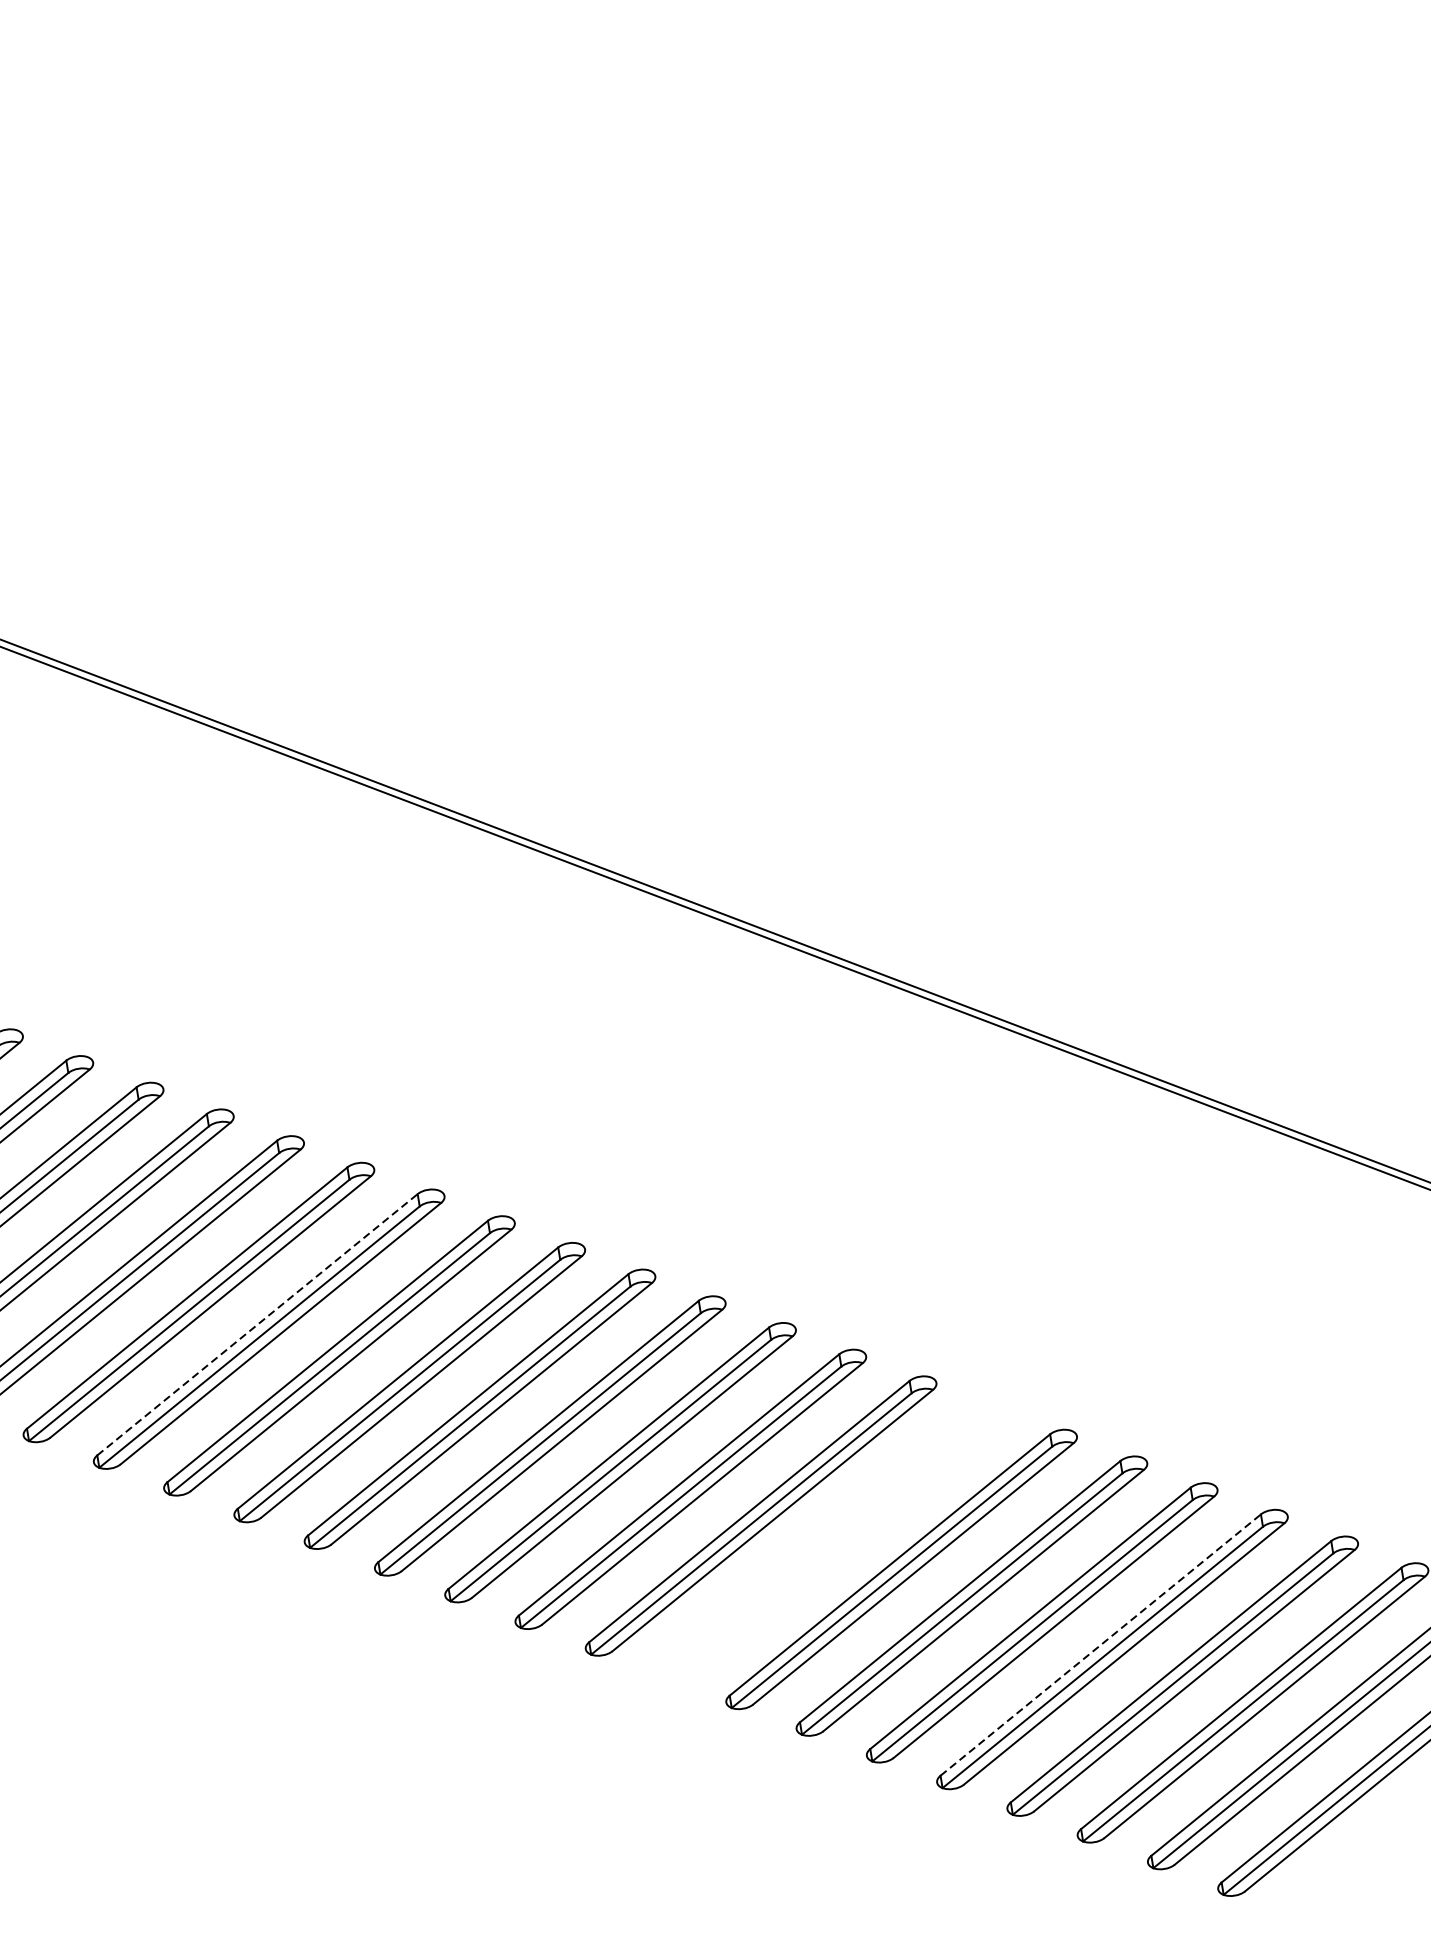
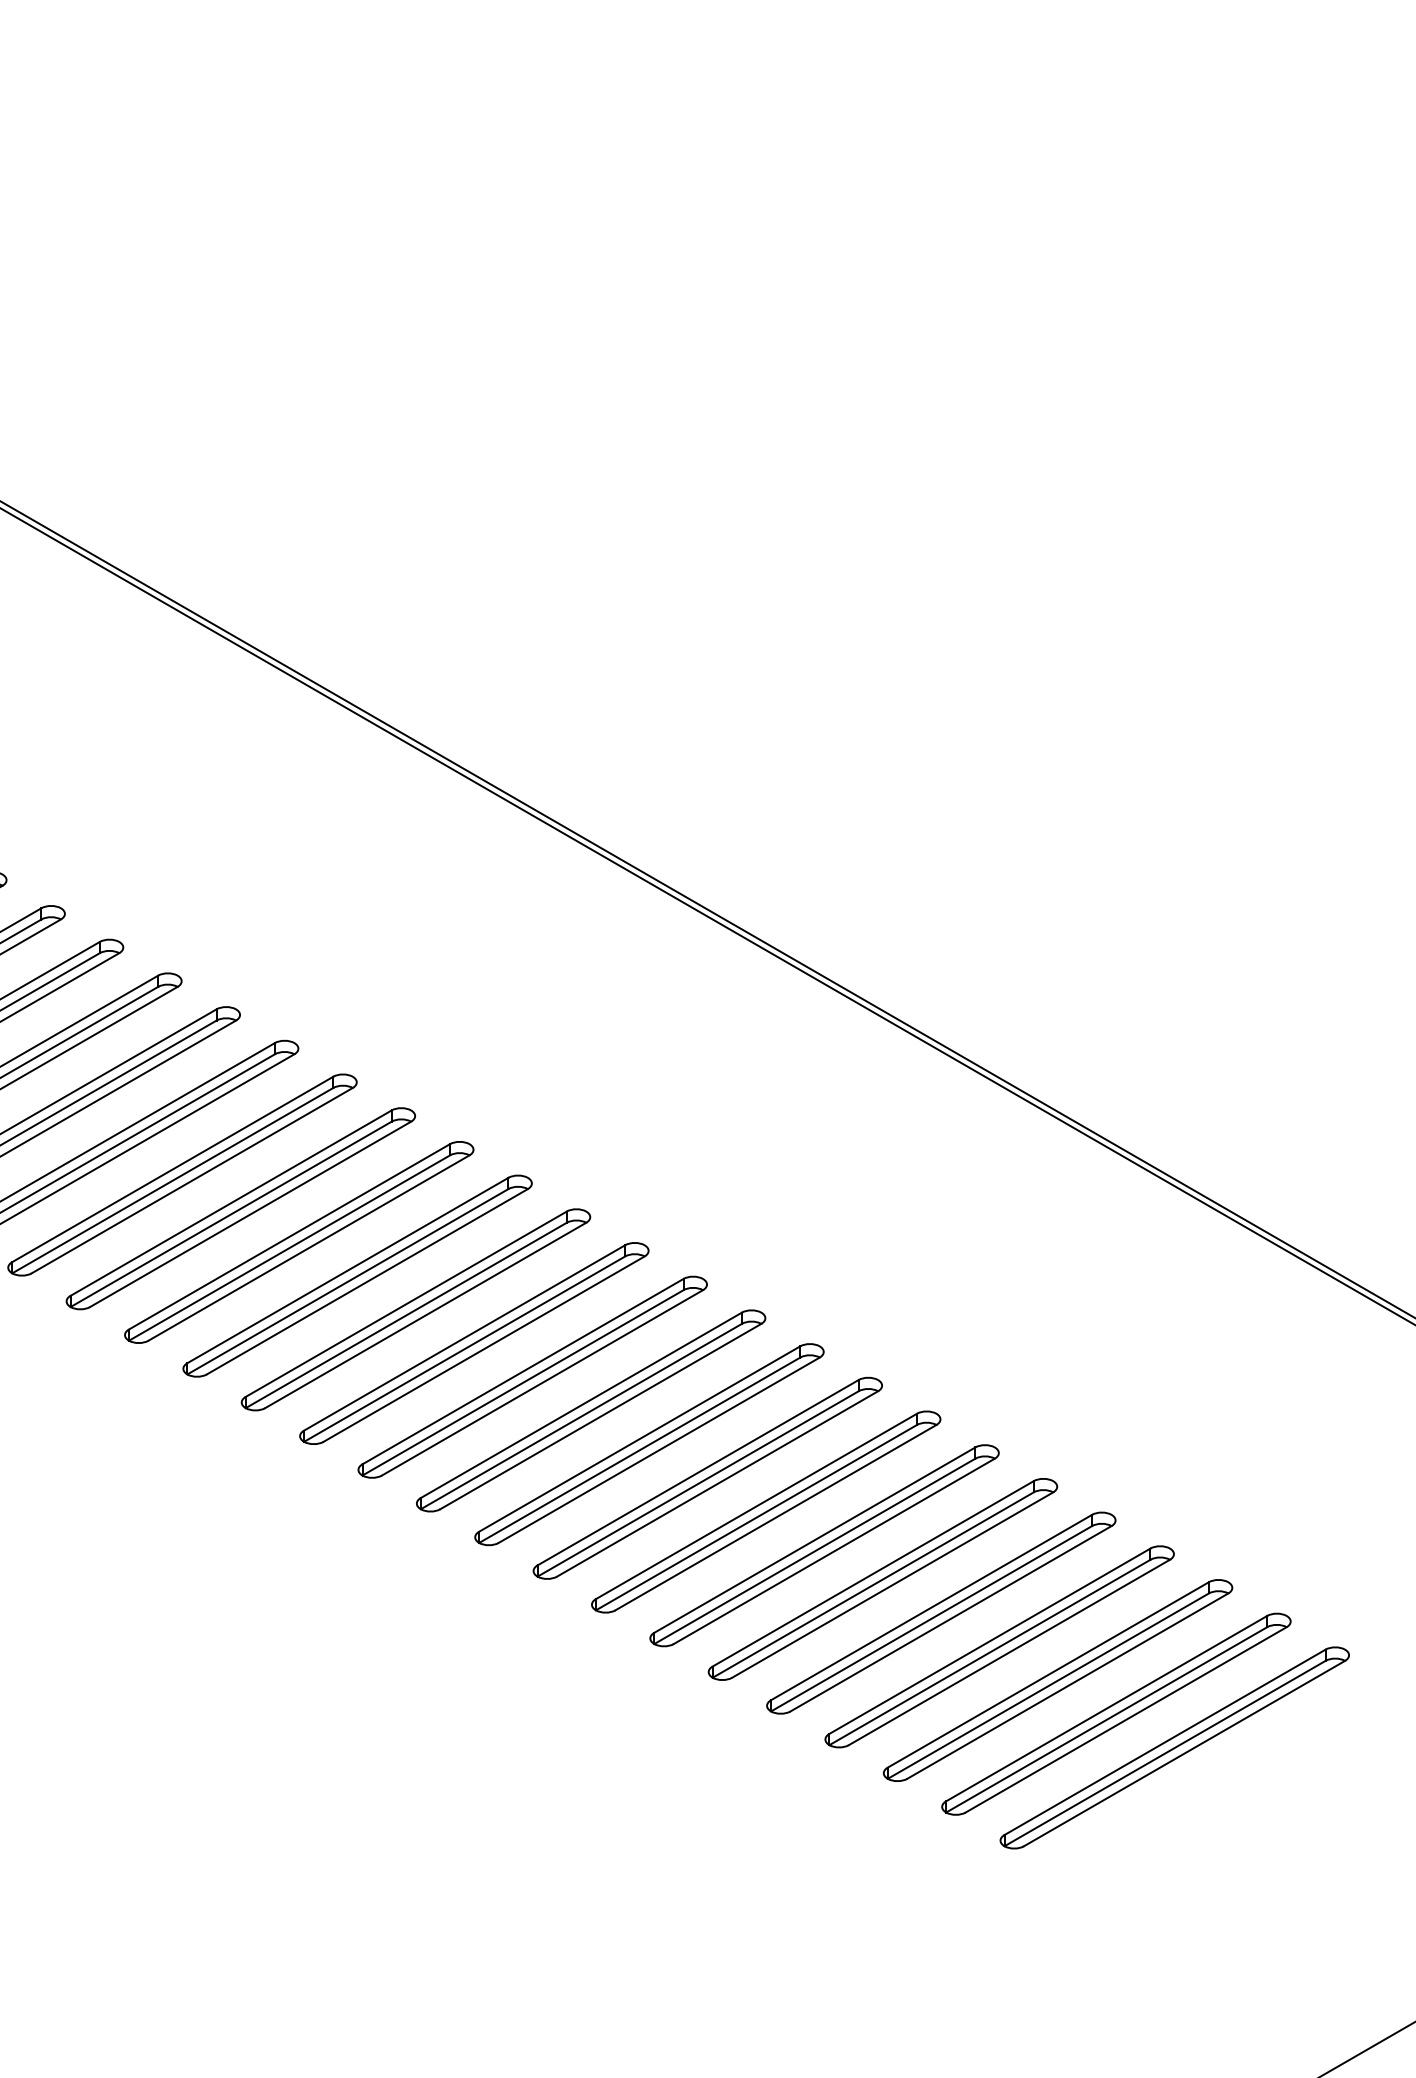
line: (257, 1323) -> (231, 1202), dashed -> solid
part: (830, 1541) -> (707, 1477), added
line: (1101, 1644) -> (932, 1607), dashed -> solid

